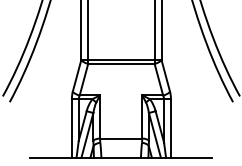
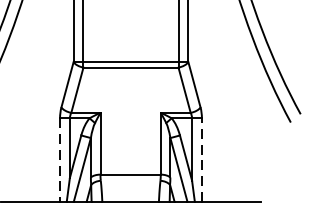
line: (170, 127) -> (201, 158), solid -> dashed
line: (71, 128) -> (59, 160), solid -> dashed

